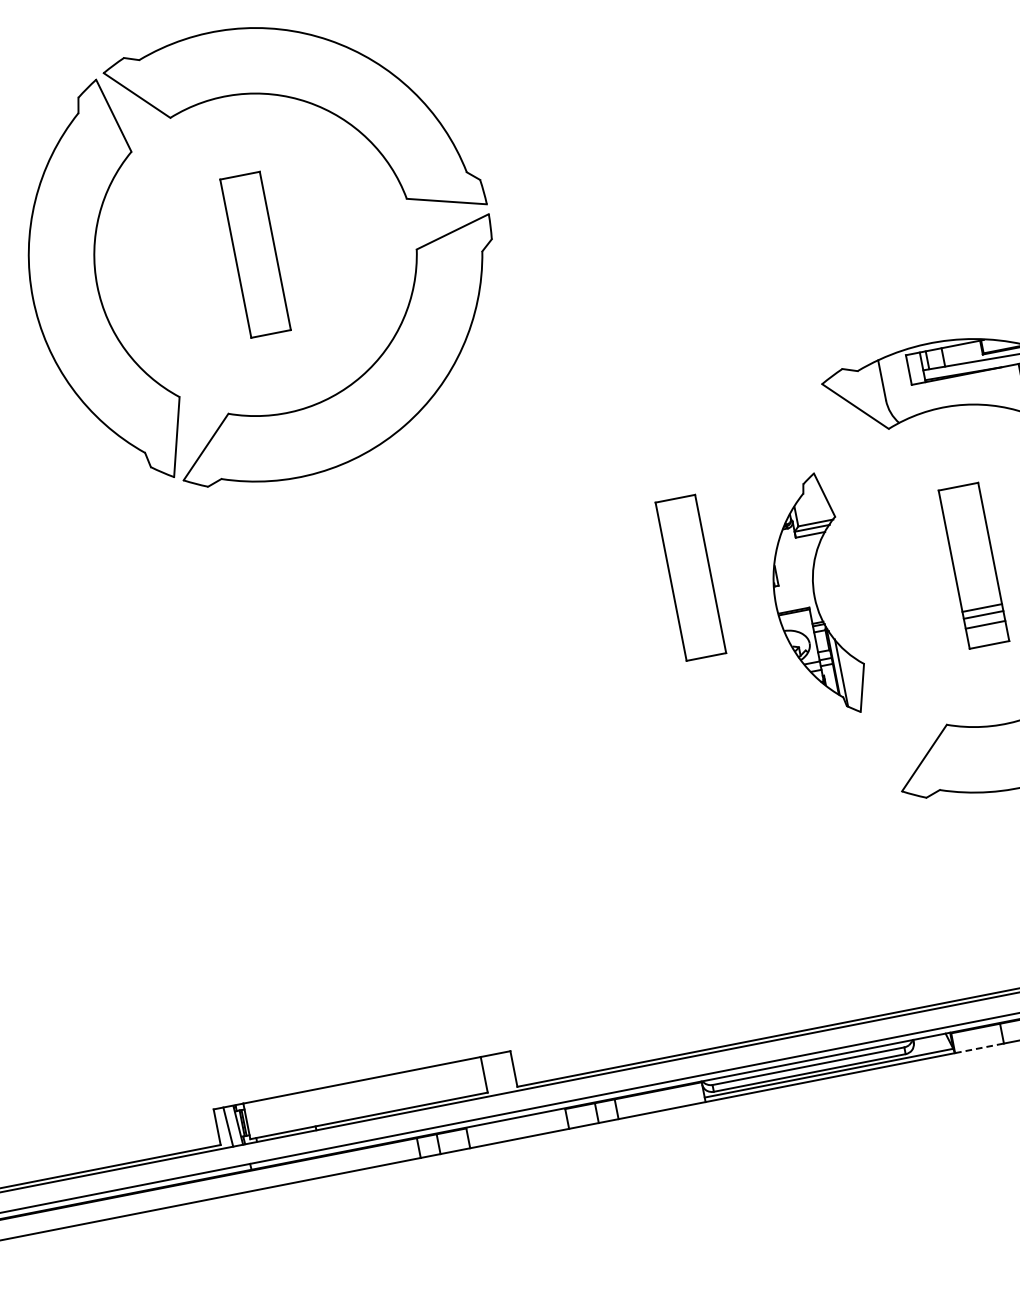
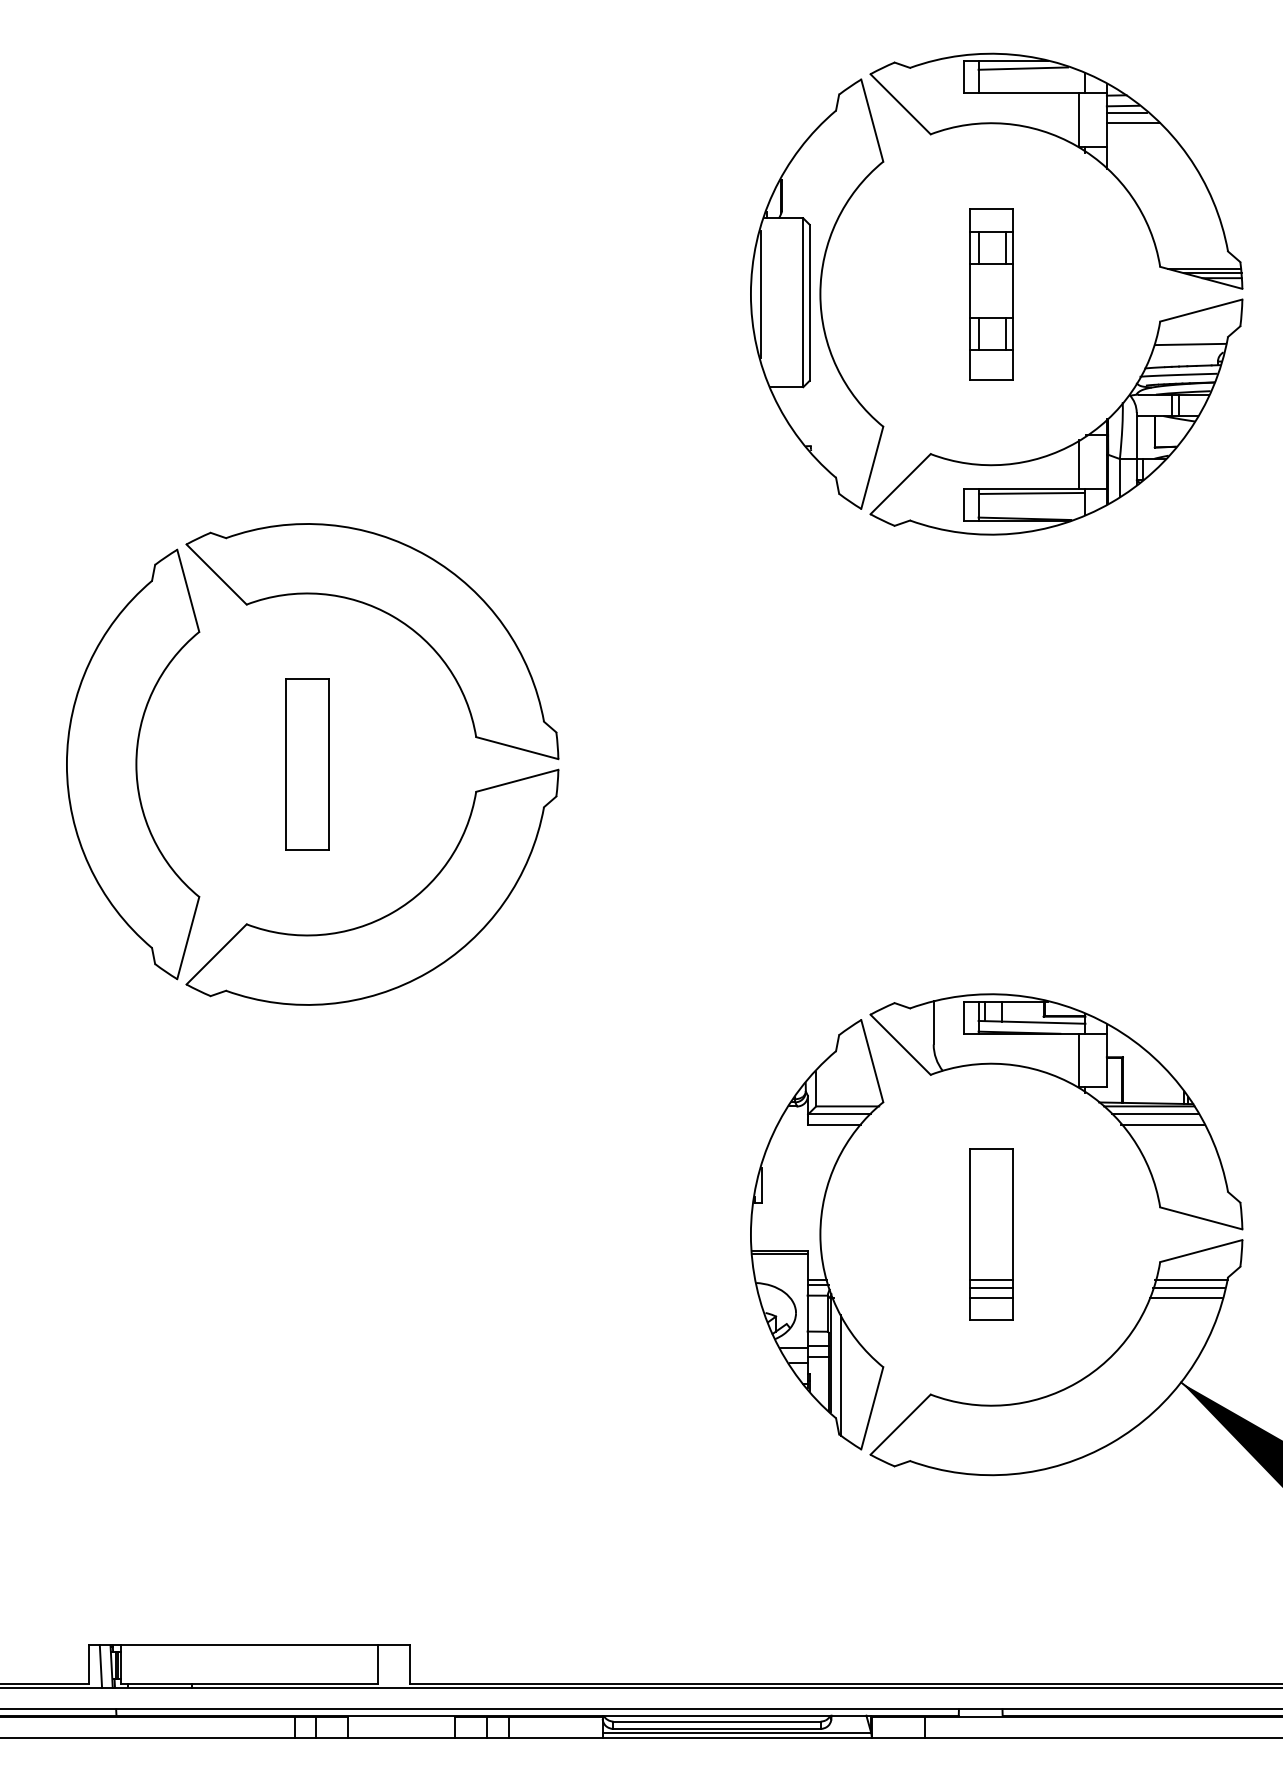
part: (691, 577) -> (694, 1189), removed
part: (813, 597) -> (817, 1234), size x1.67
line: (980, 1047) -> (899, 1737), dashed -> solid

